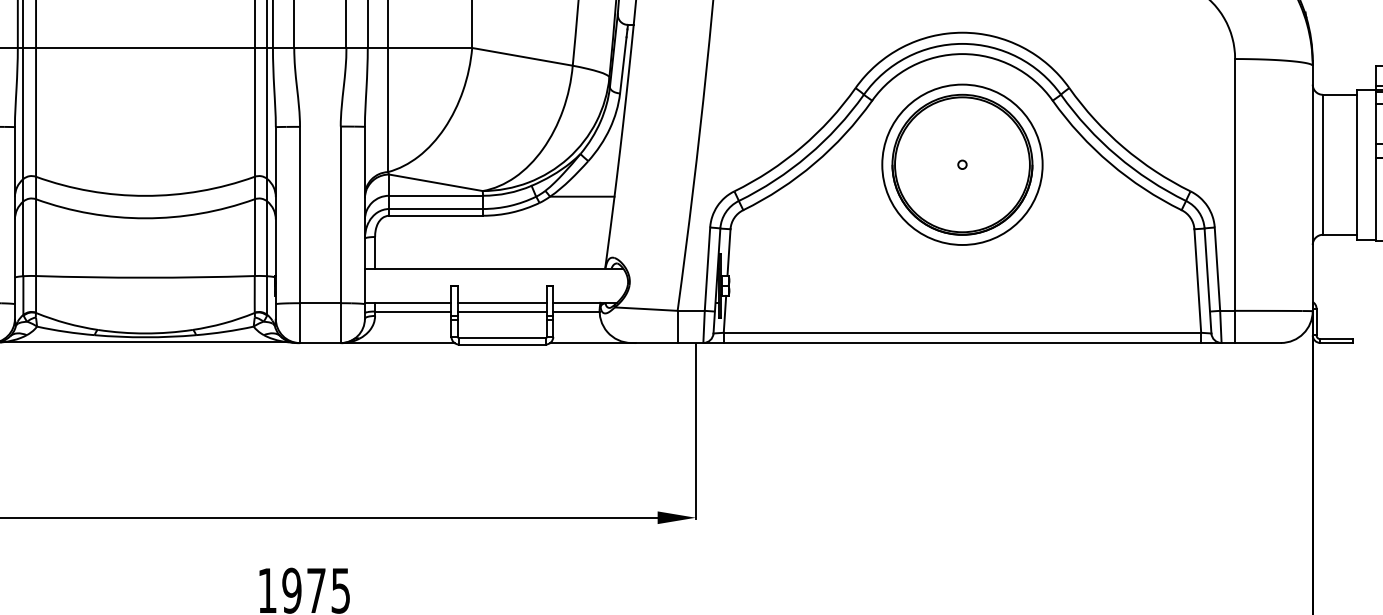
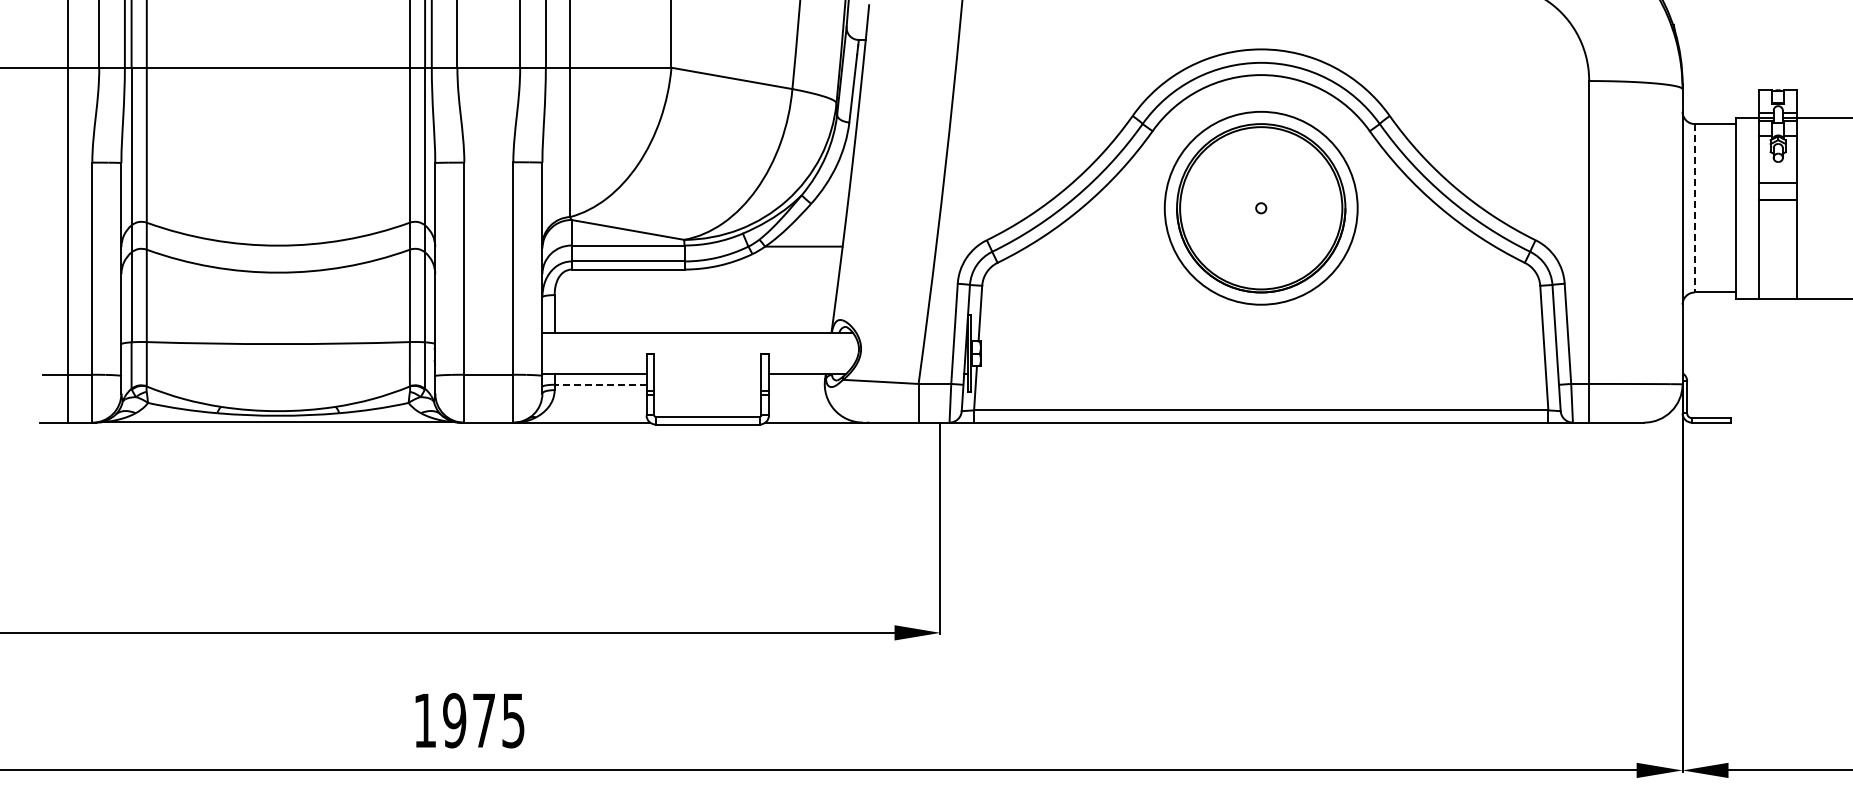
line: (1322, 164) -> (1694, 208), solid -> dashed
line: (502, 302) -> (707, 374), removed
line: (413, 311) -> (600, 384), solid -> dashed
line: (502, 311) -> (707, 384), removed
line: (576, 311) -> (796, 384), removed

